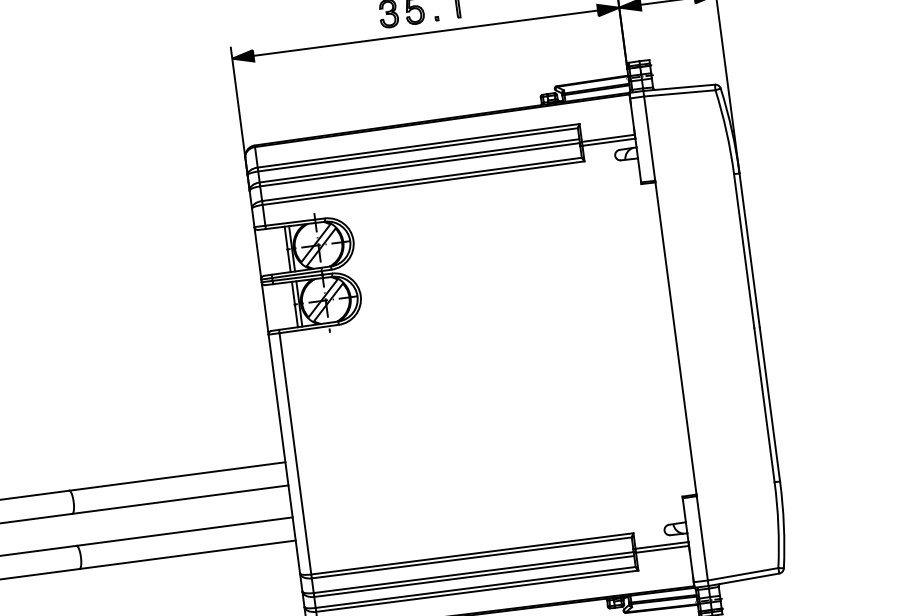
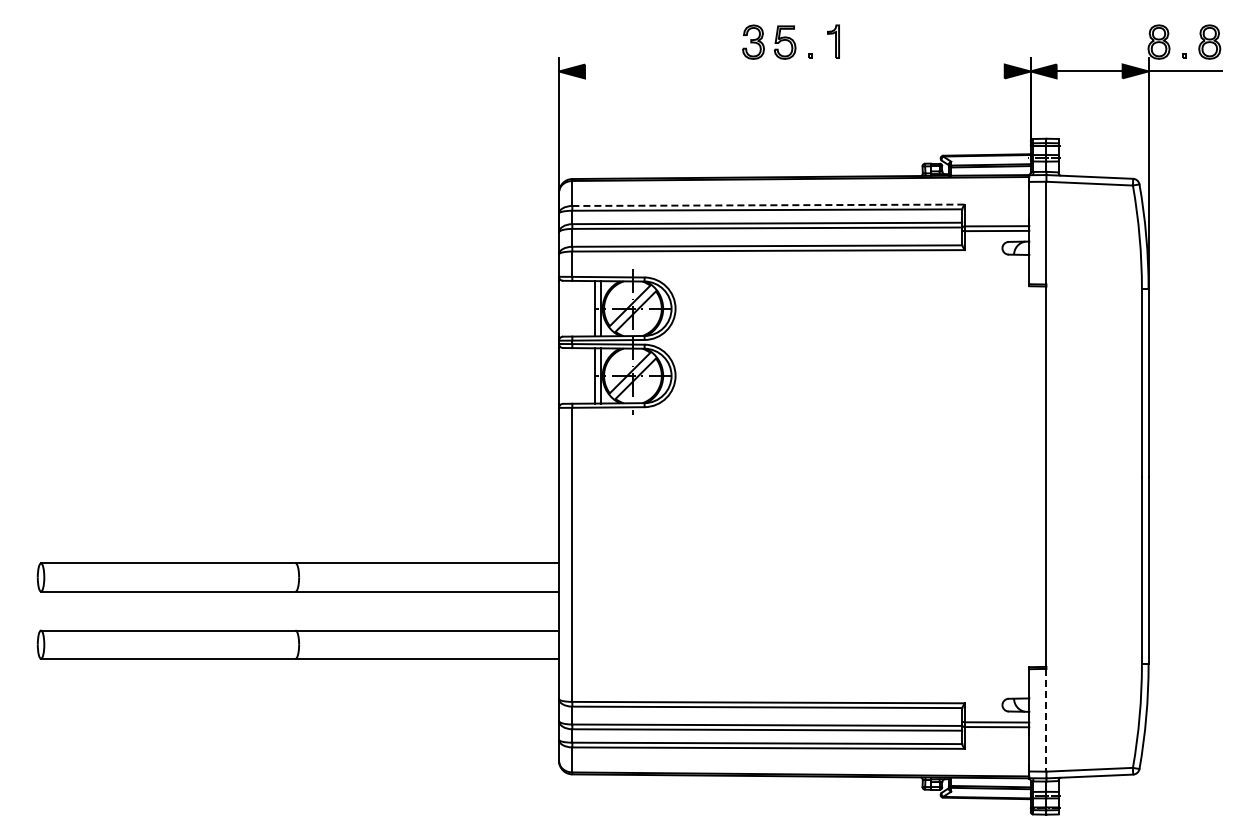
line: (425, 33) -> (794, 71), removed
line: (419, 145) -> (769, 205), solid -> dashed
line: (702, 538) -> (1046, 720), solid -> dashed

